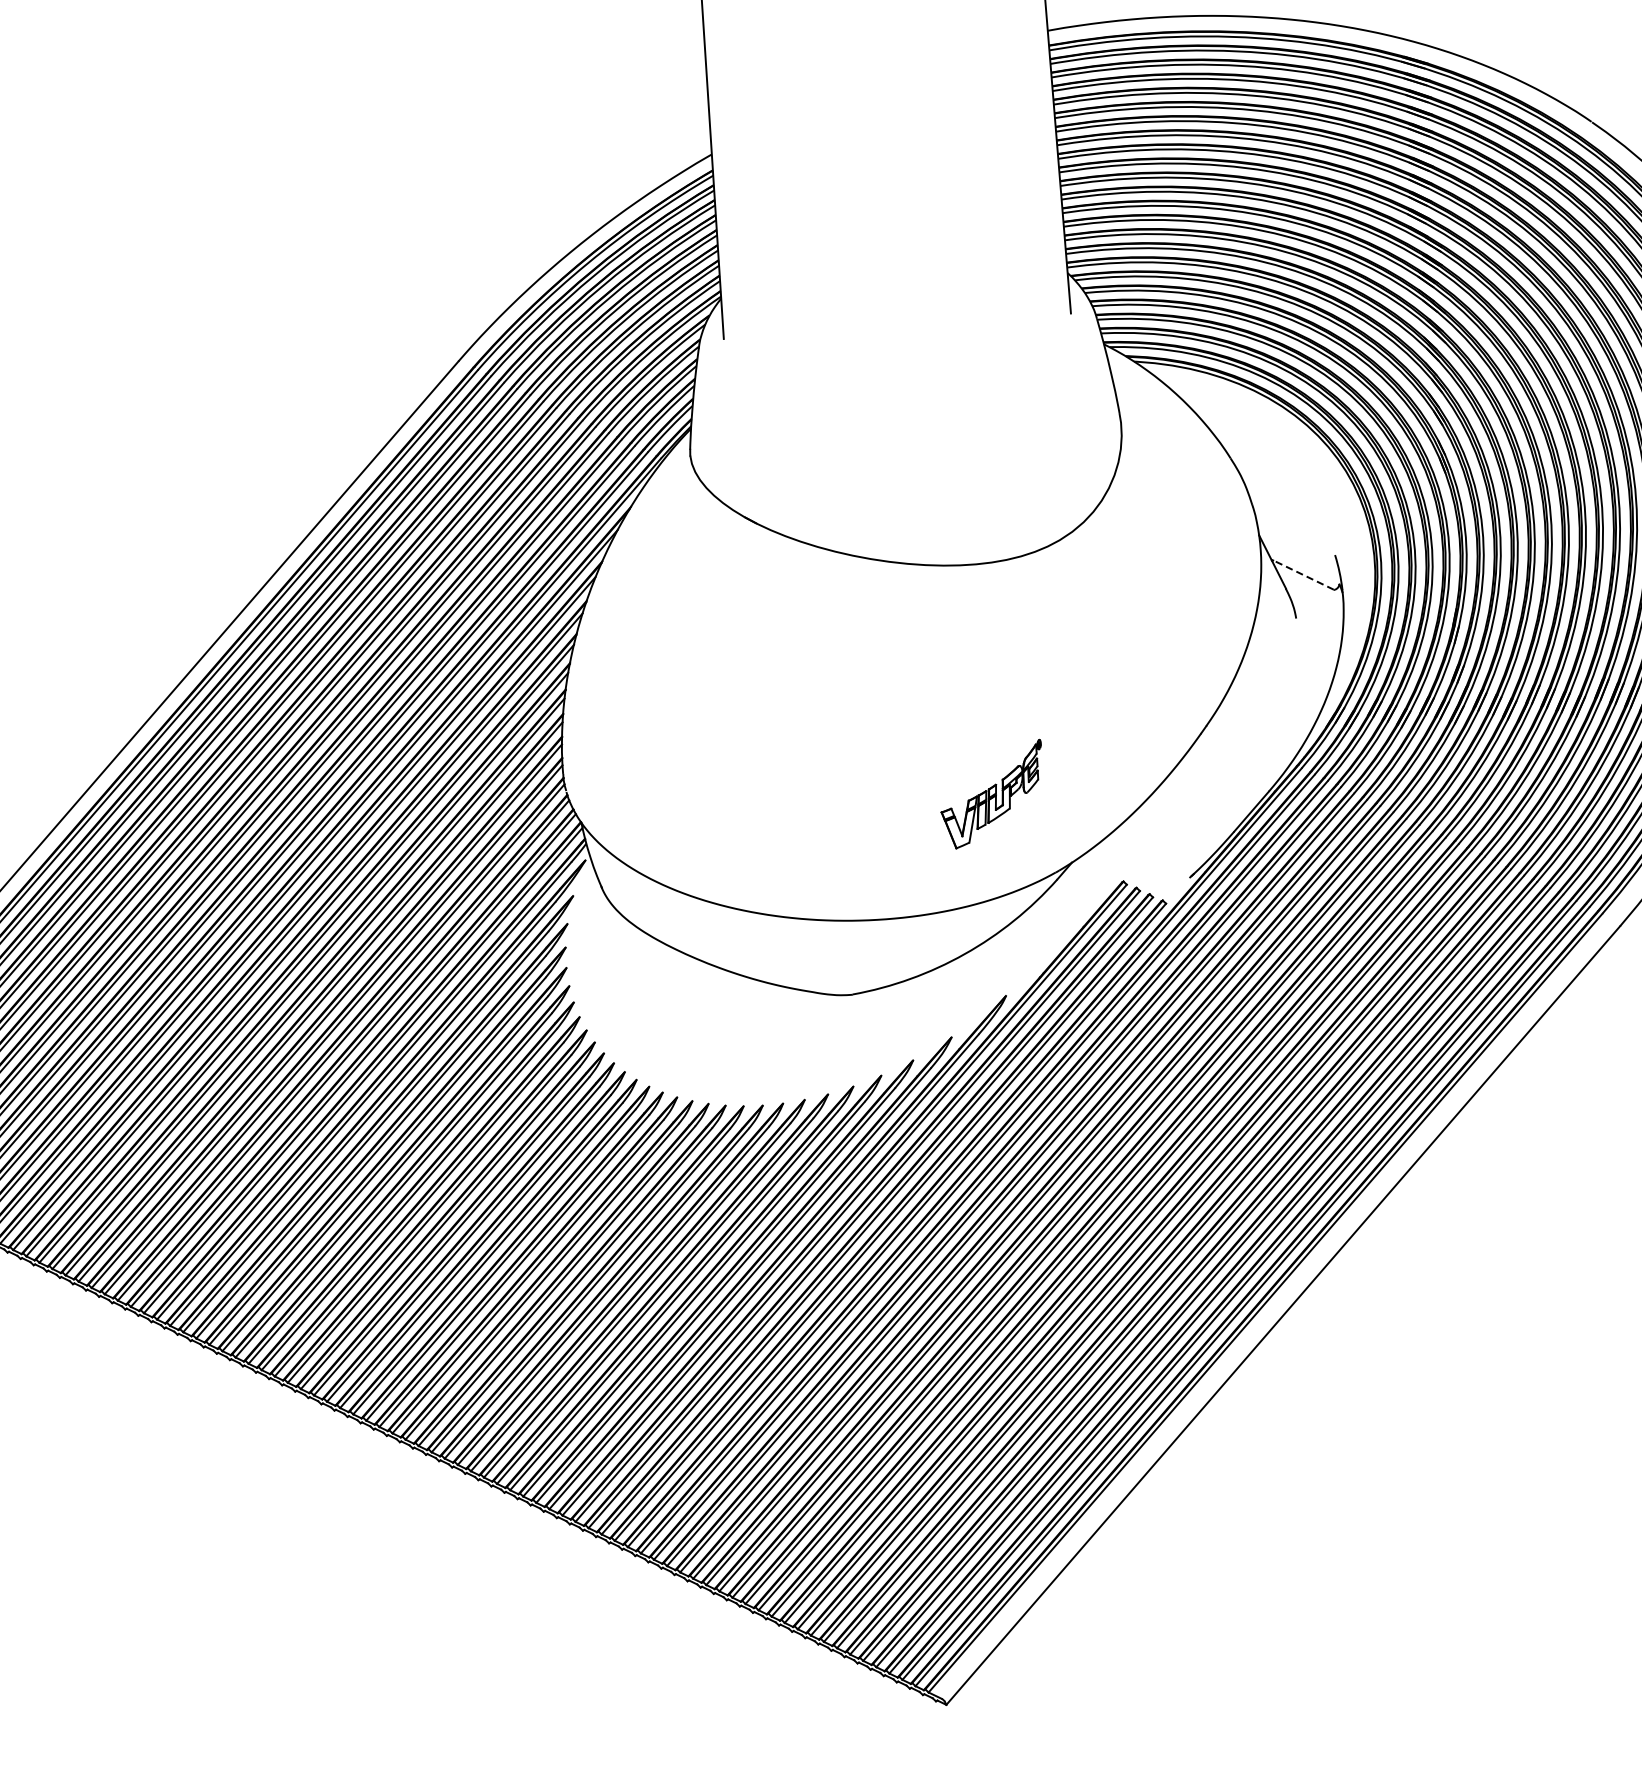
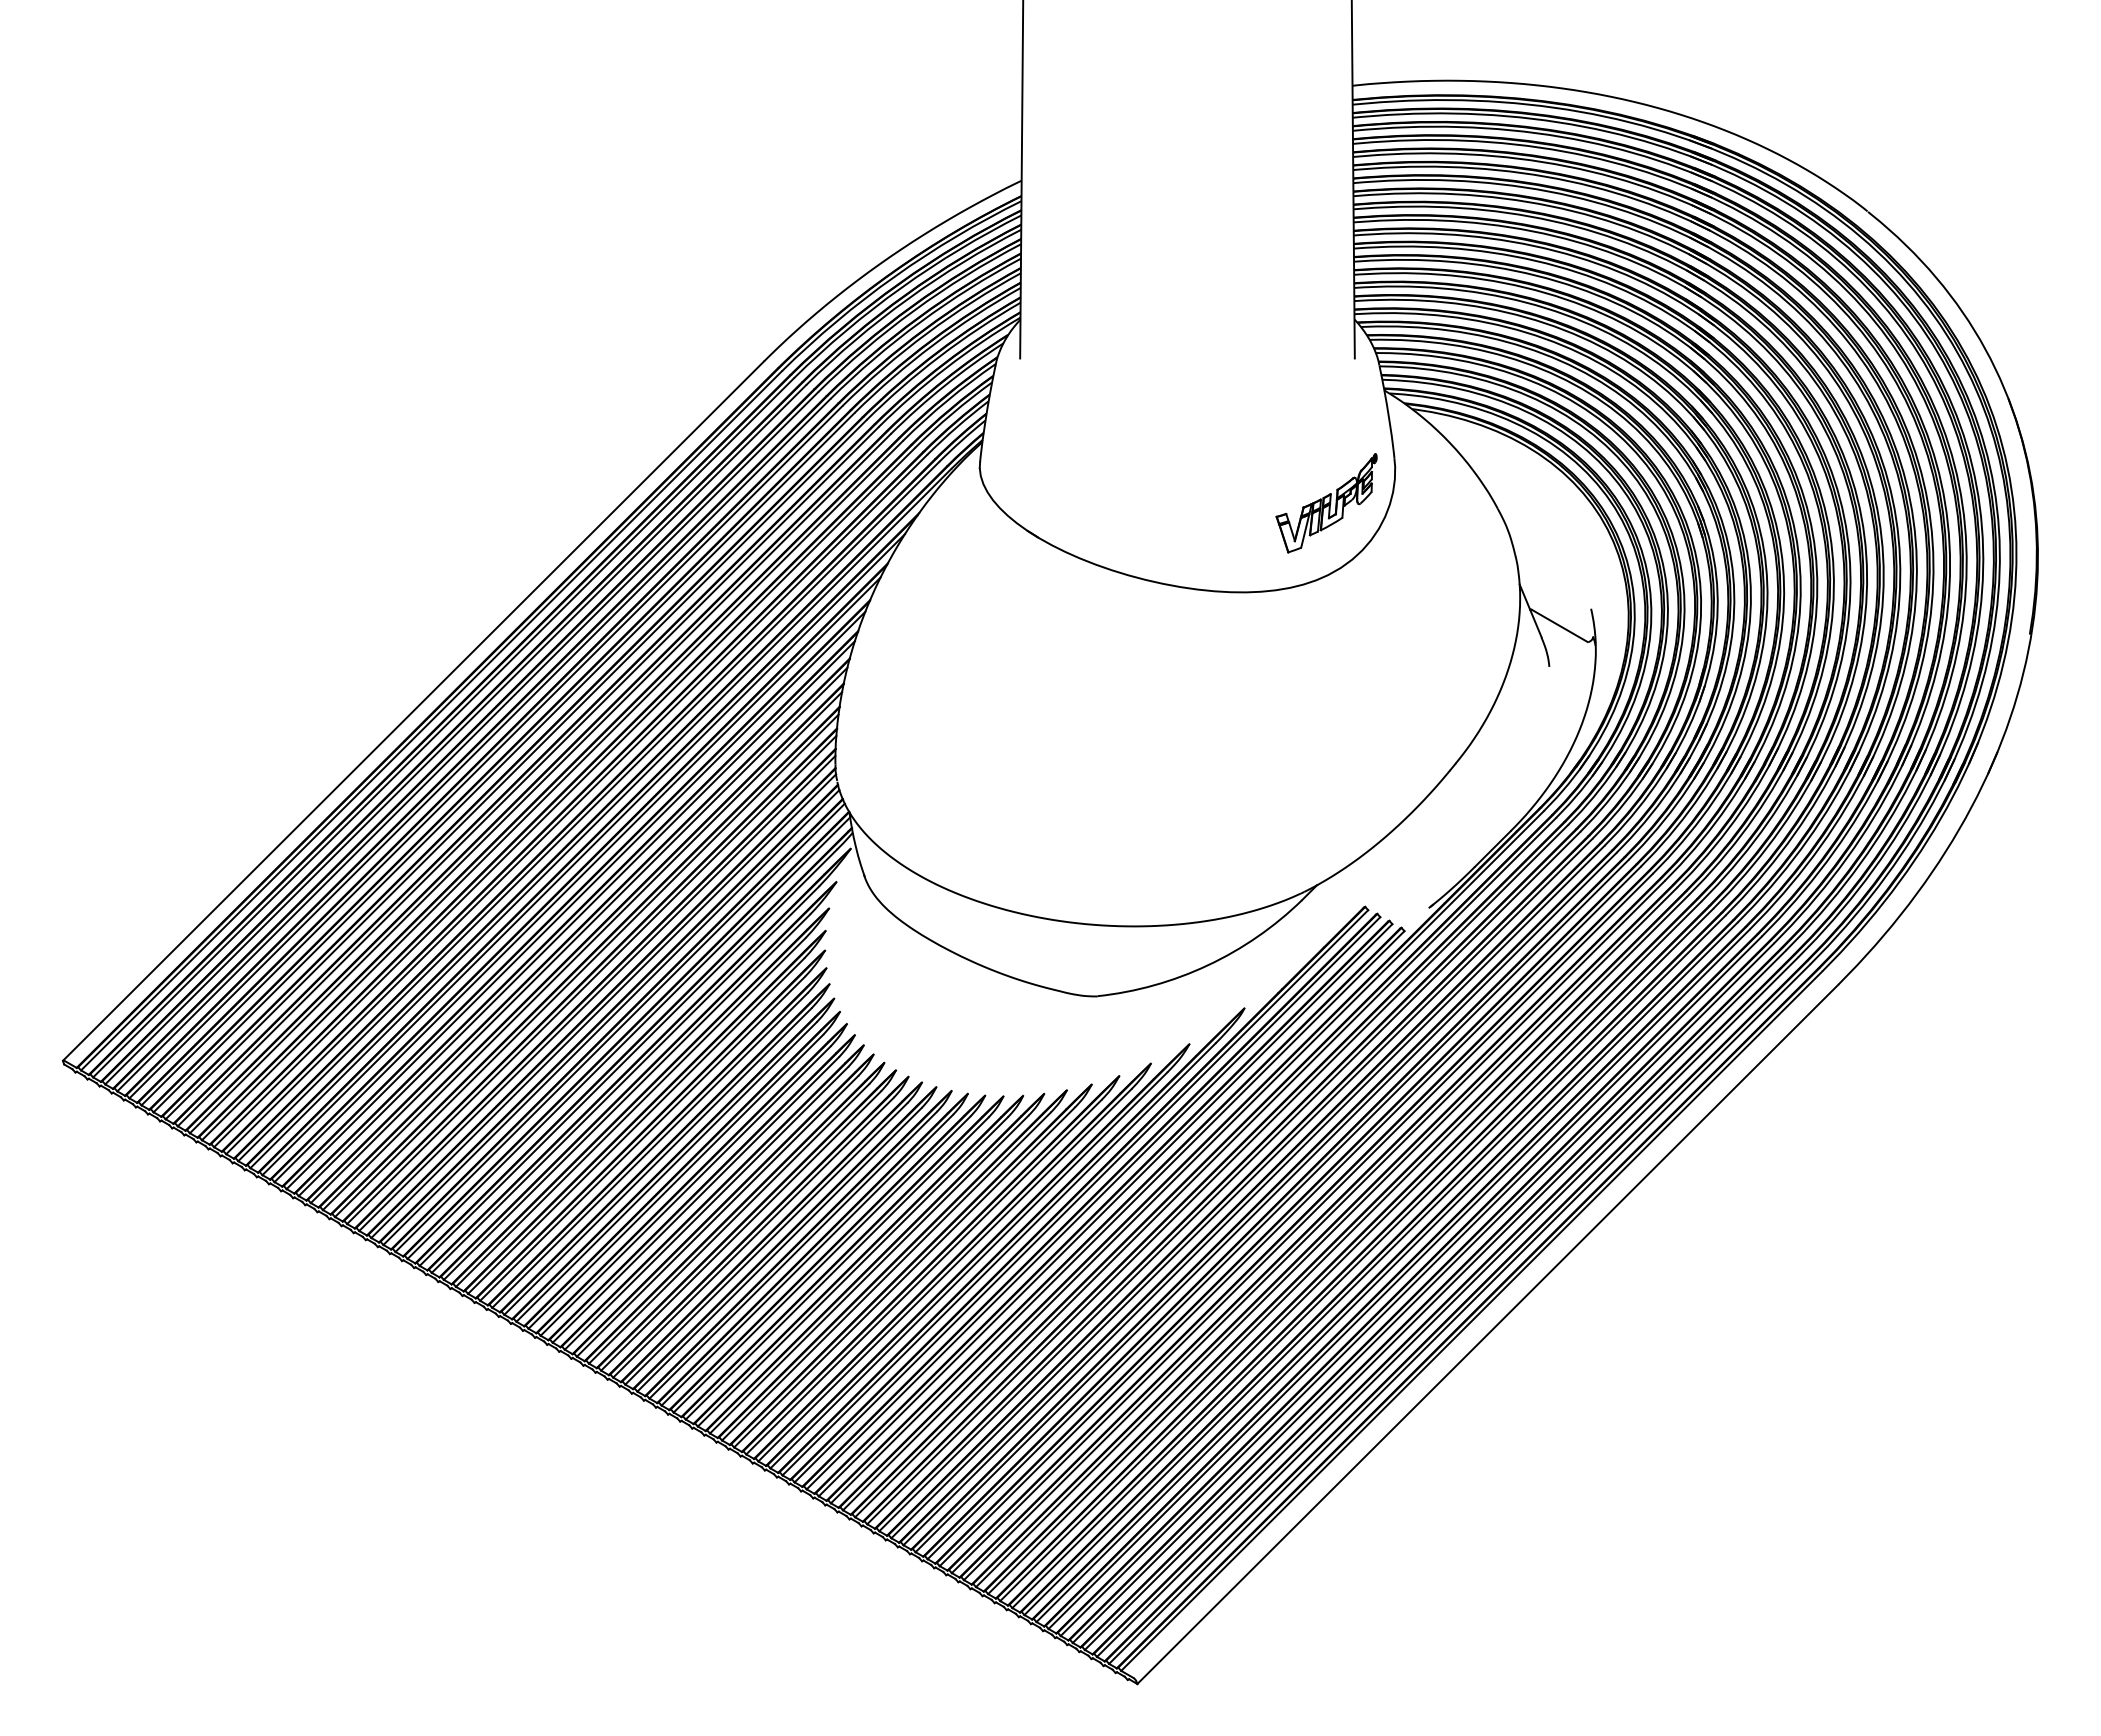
line: (1303, 574) -> (1559, 625), dashed -> solid
part: (992, 794) -> (1326, 503), moved

